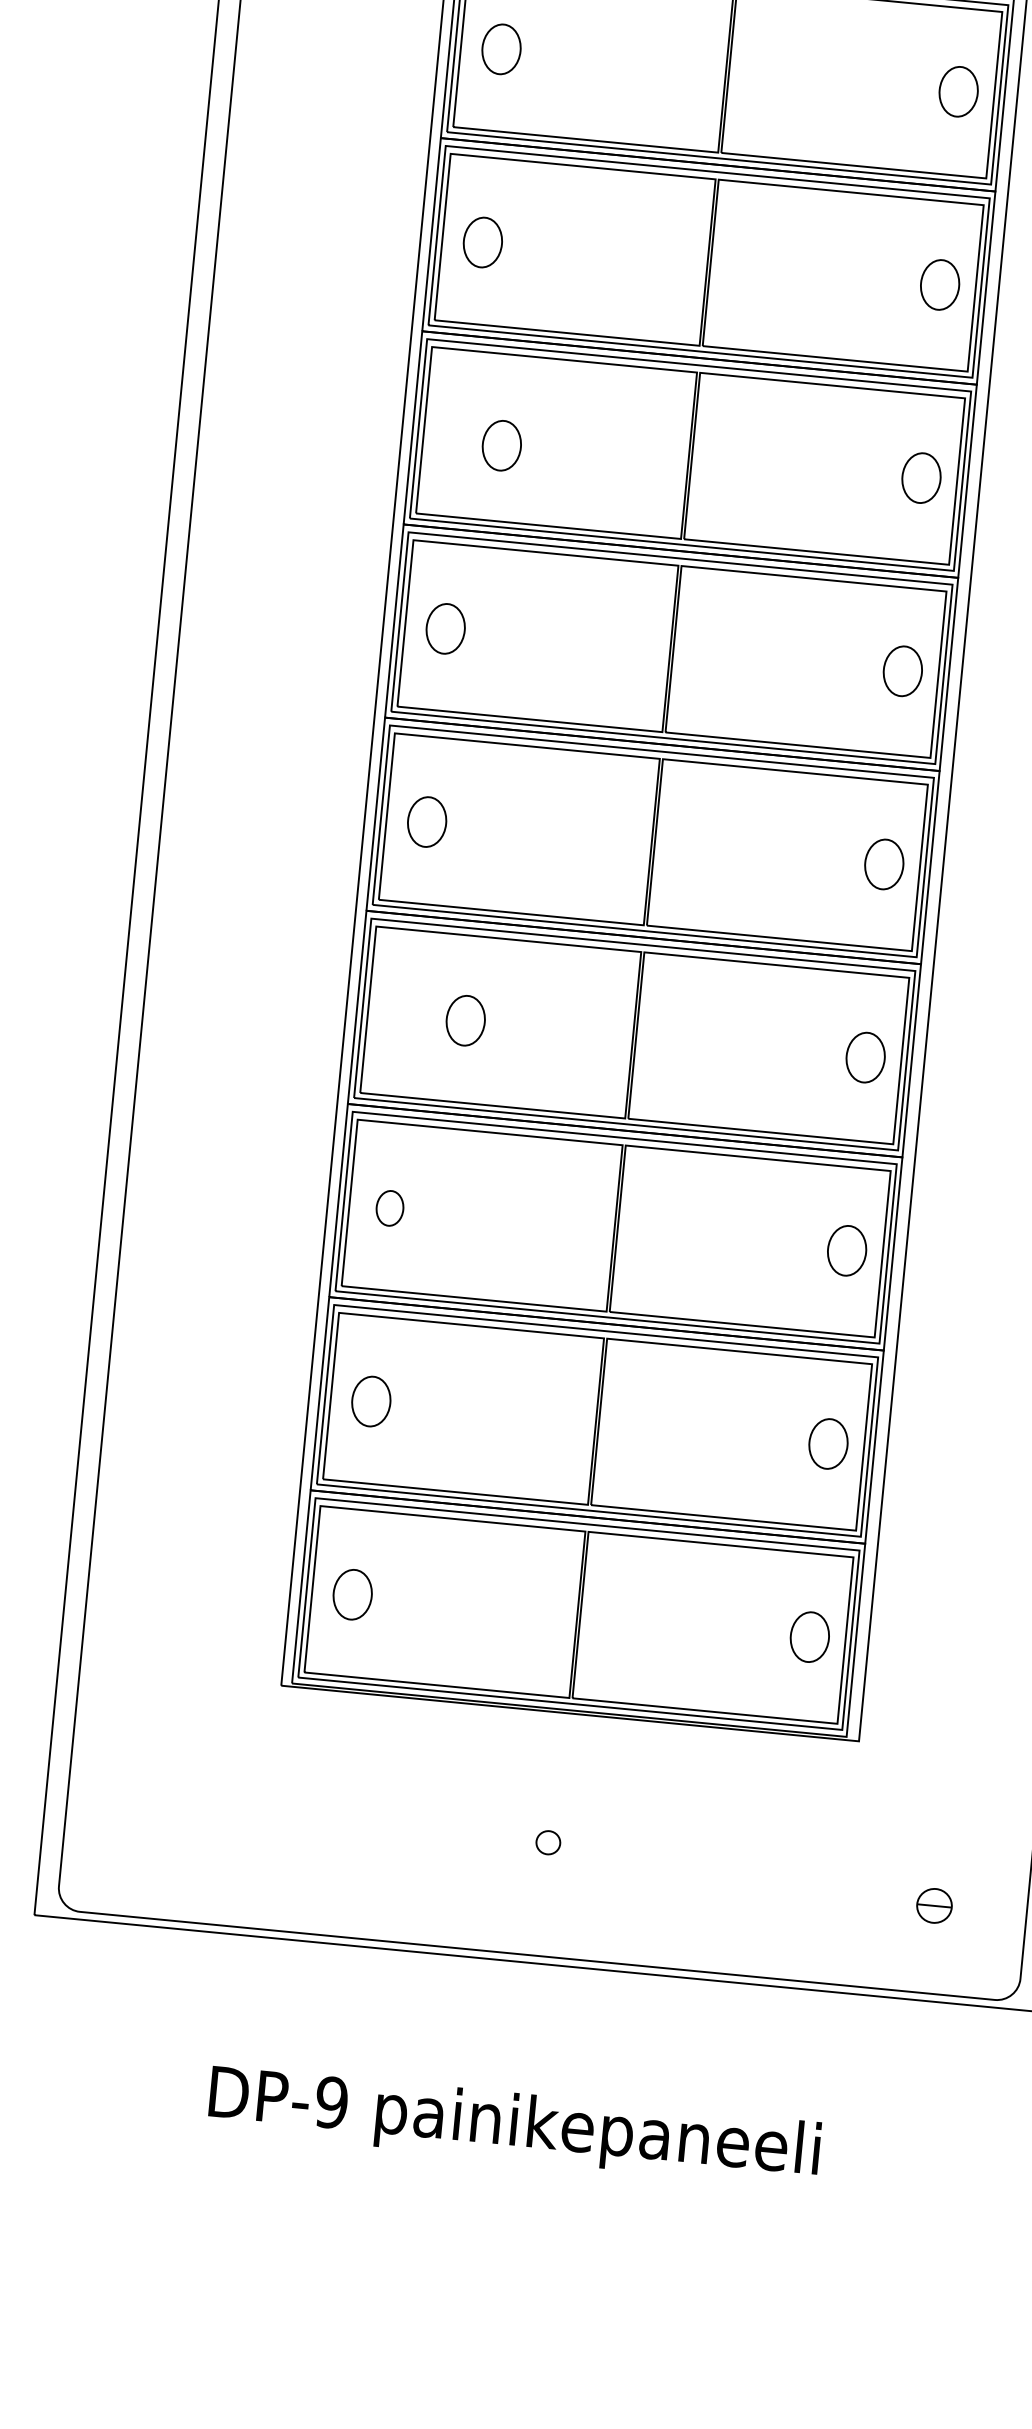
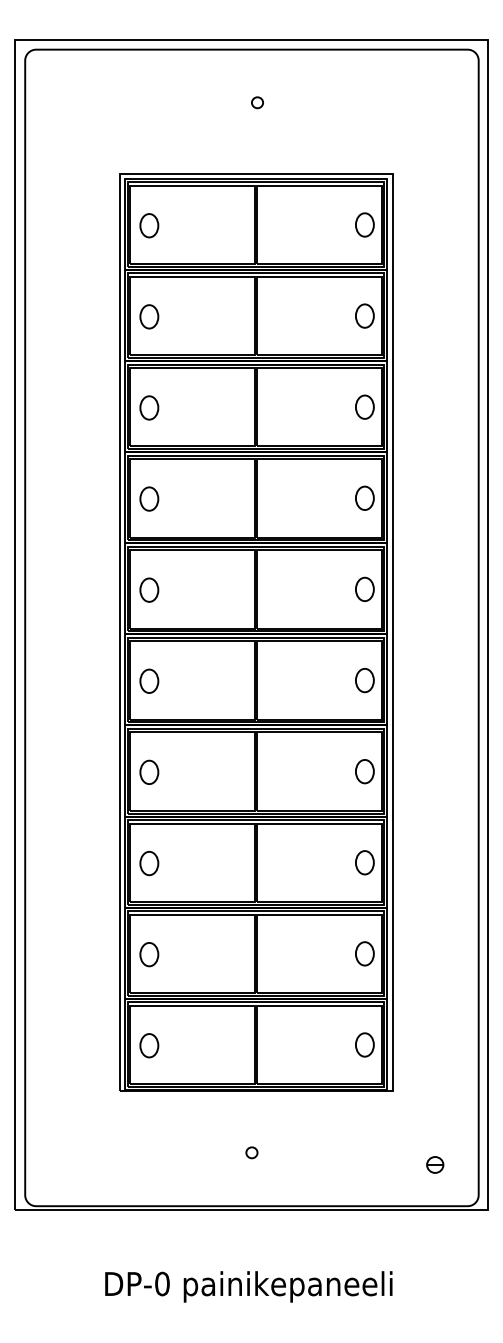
part: (502, 444) -> (149, 498), moved
part: (466, 1018) -> (149, 771), moved
part: (390, 1208) -> (149, 863), size x1.43
text: (331, 2103) -> (162, 1284), DP-9 -> DP-0

